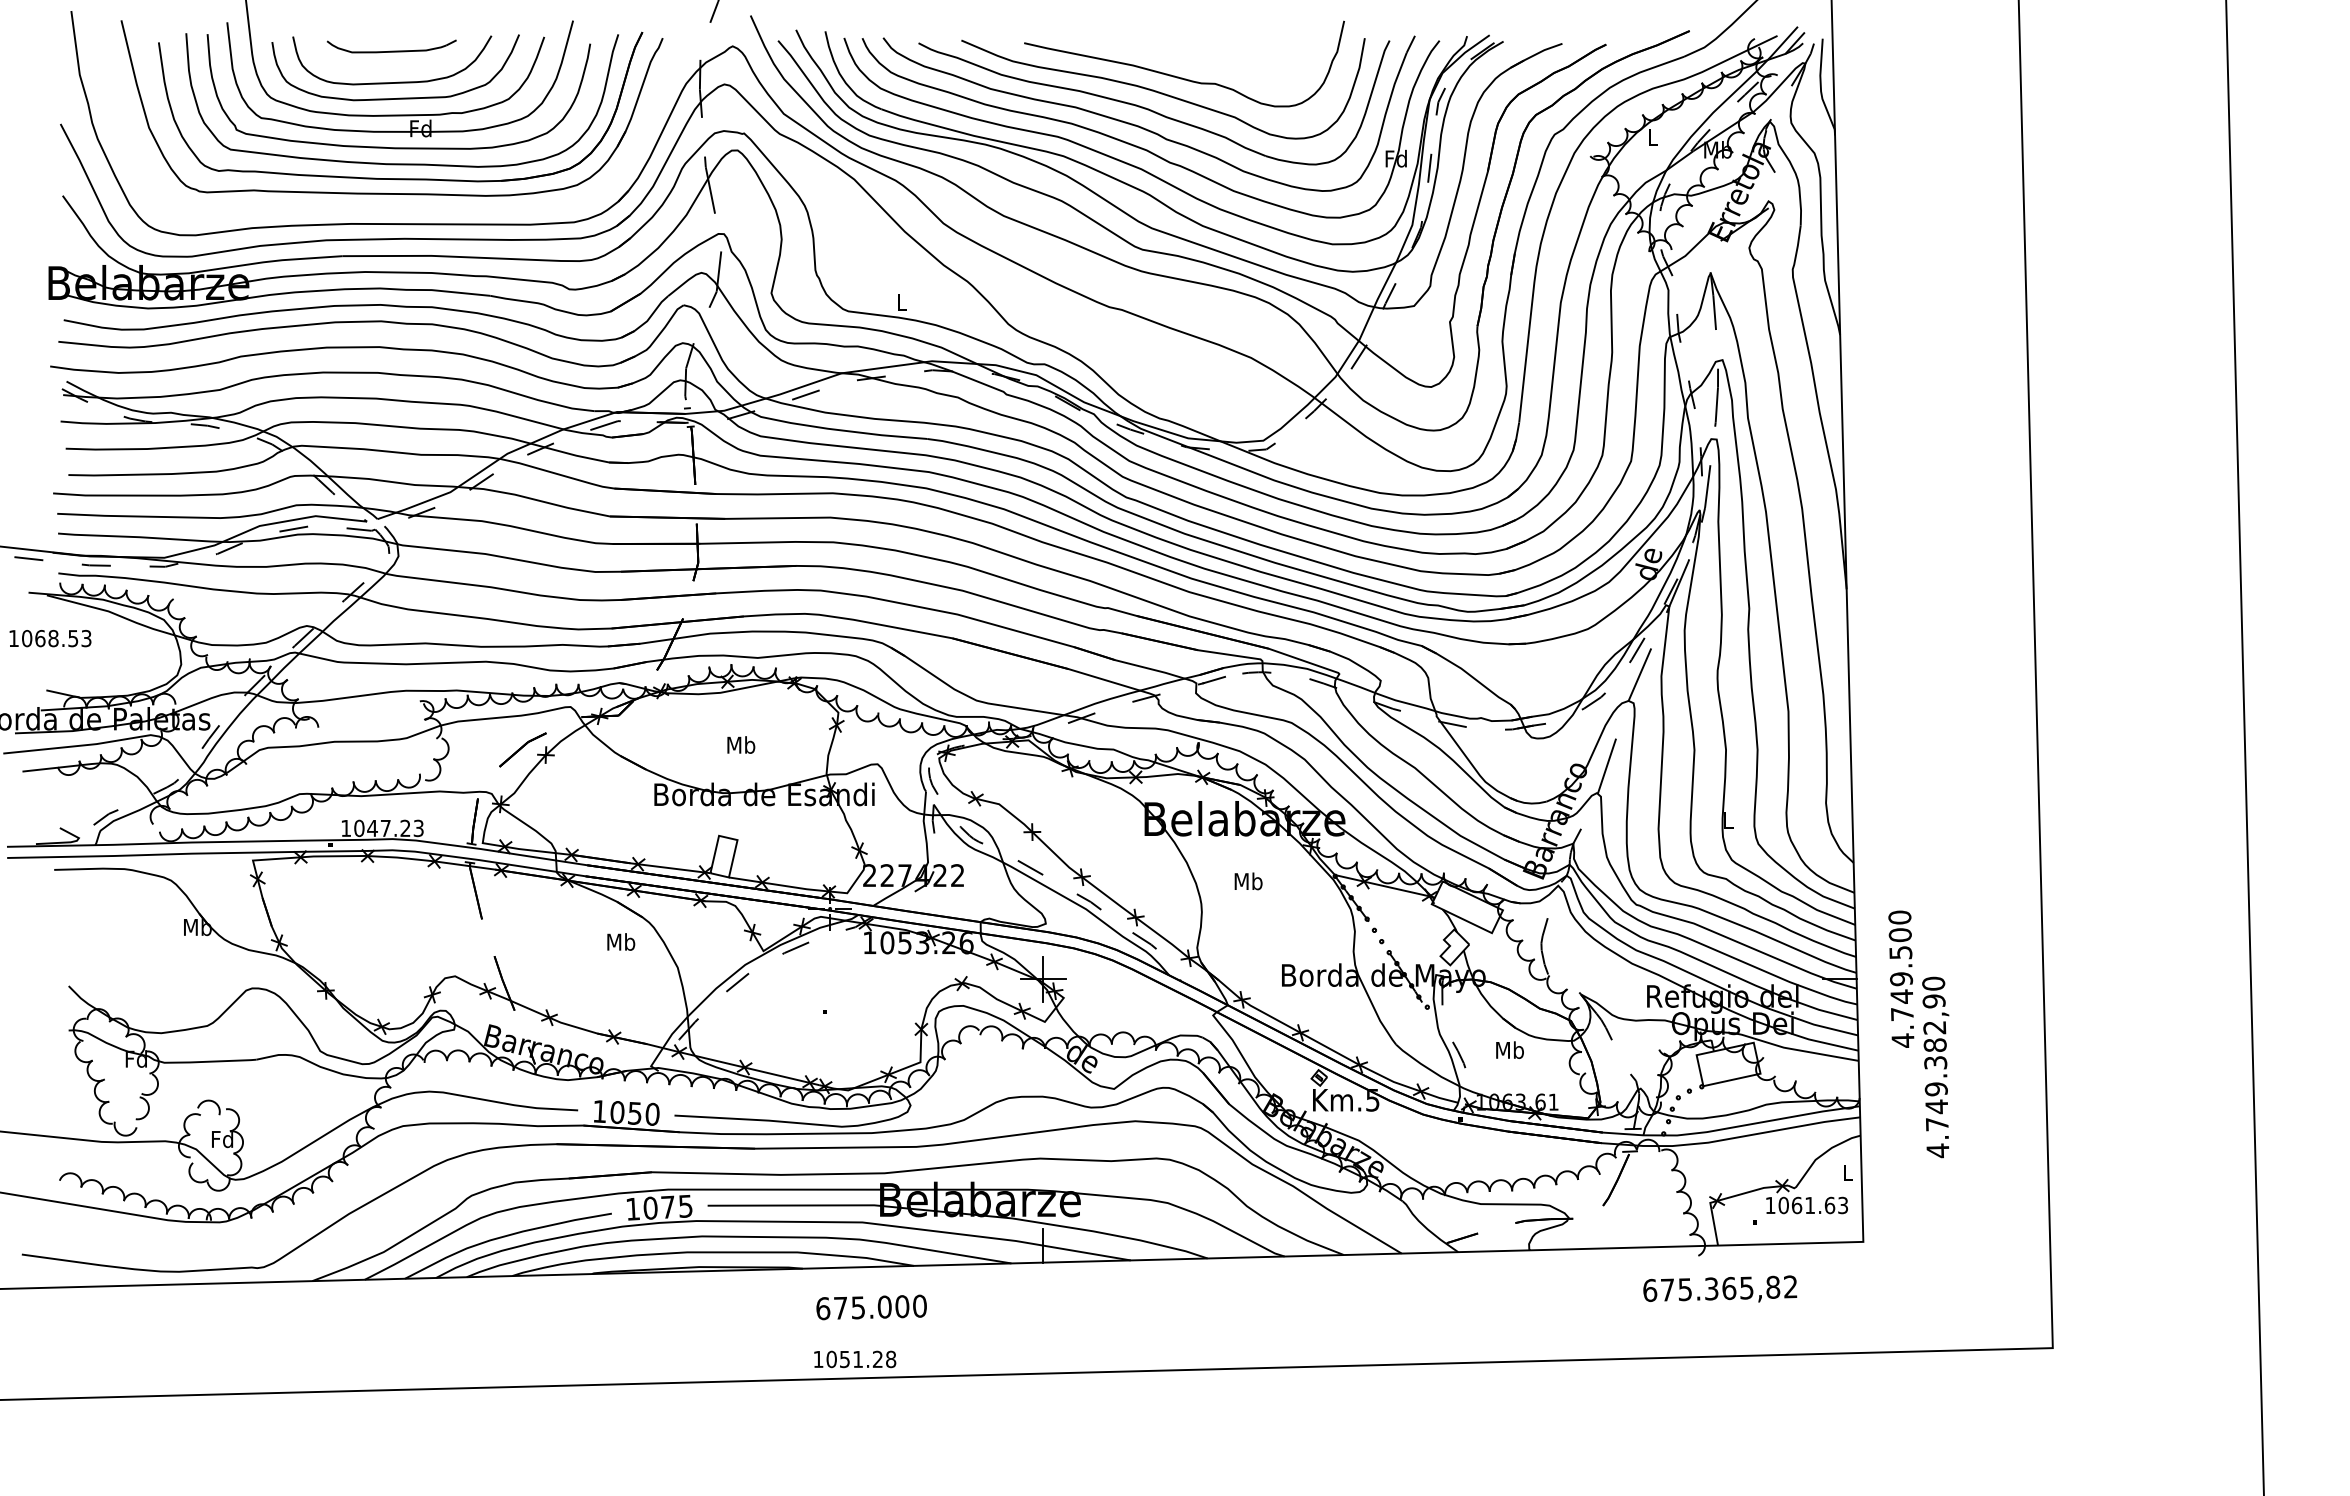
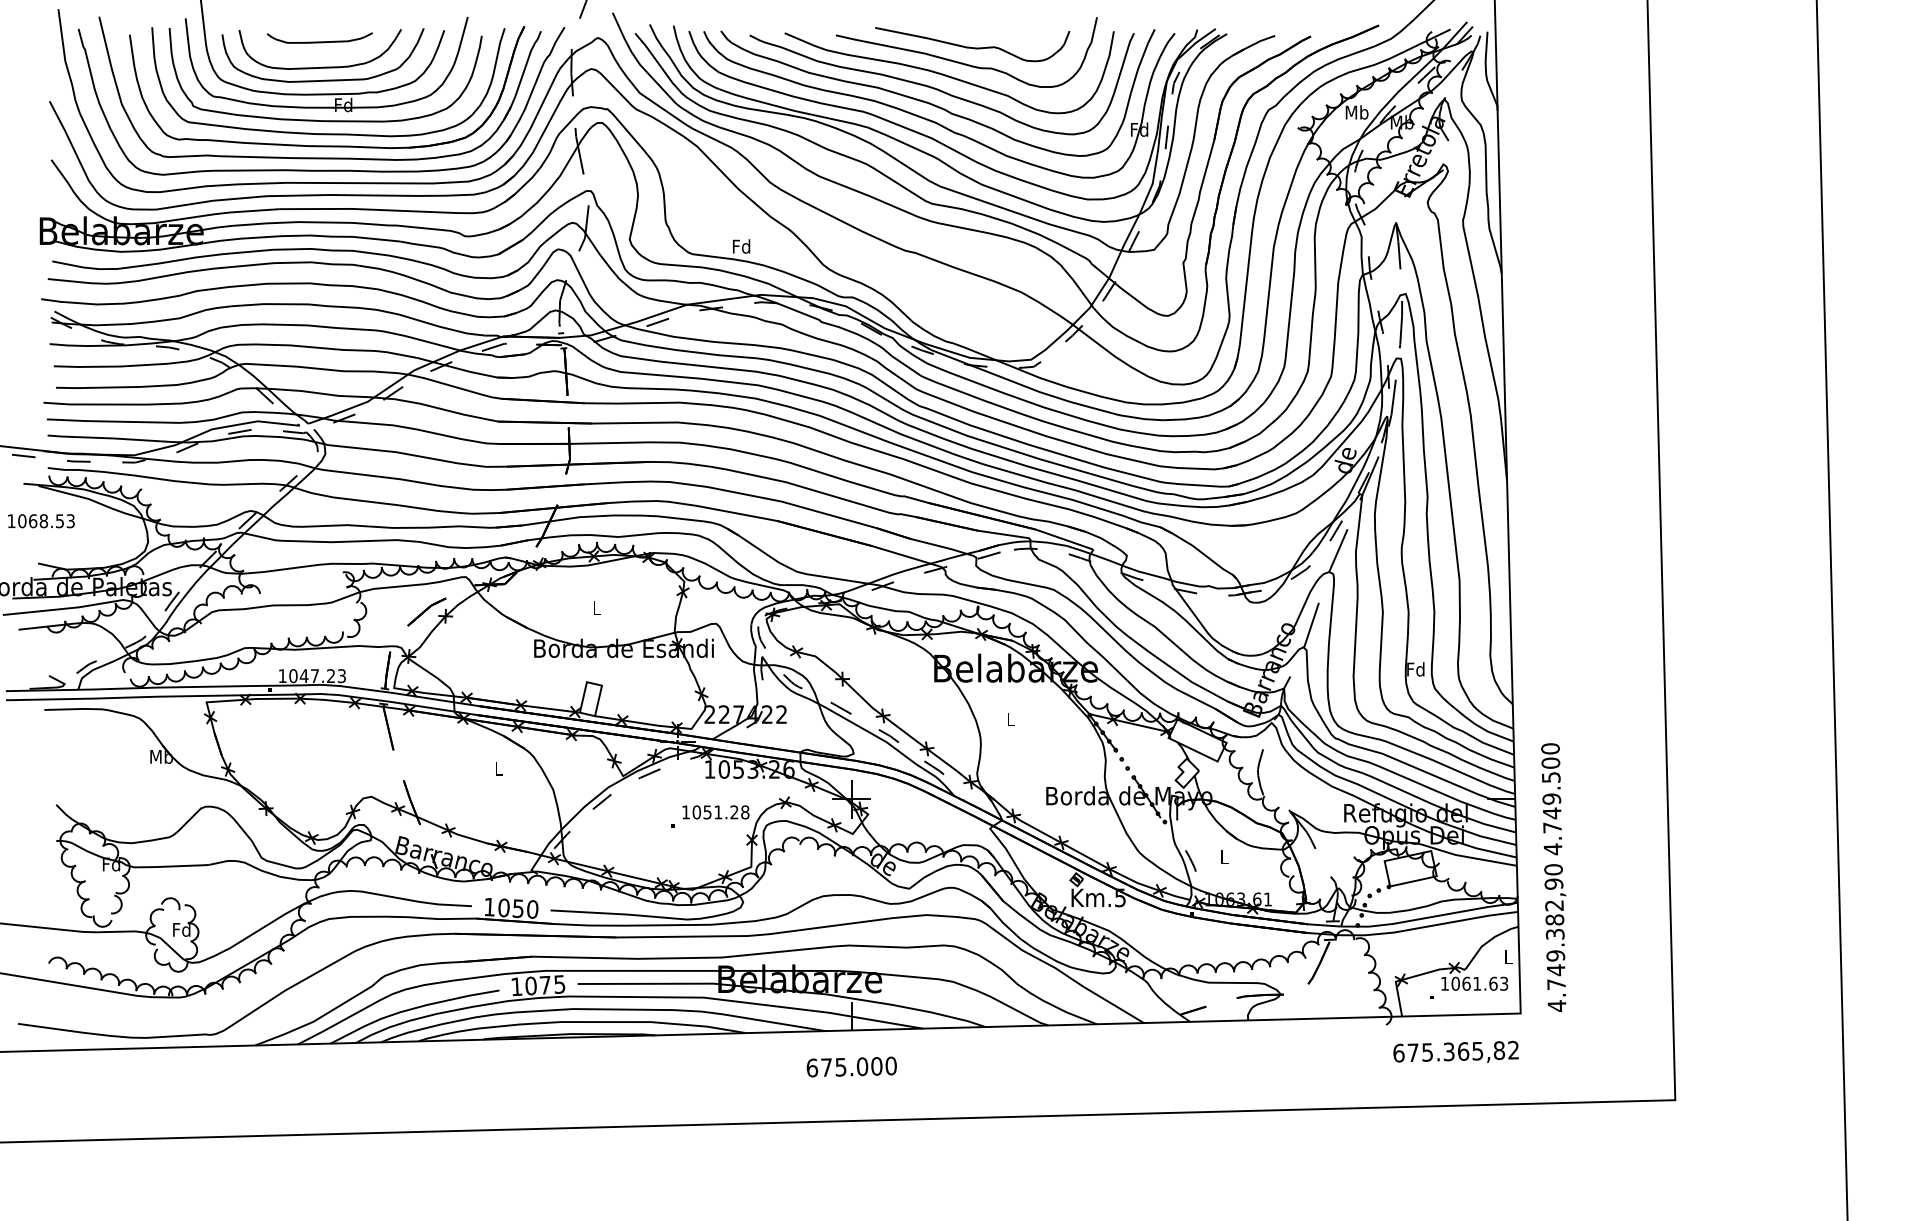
curve: (1191, 57) -> (972, 47), added
text: (1662, 137) -> (1356, 112), L -> Mb
part: (393, 208) -> (321, 170), added
text: (908, 301) -> (741, 246), L -> Fd
text: (741, 744) -> (605, 607), Mb -> L
text: (1734, 819) -> (1415, 668), L -> Fd
text: (1248, 881) -> (1018, 719), Mb -> L
text: (621, 941) -> (507, 768), Mb -> L
text: (1509, 1050) -> (1231, 857), Mb -> L
text: (1935, 1067) -> (1555, 938), moved
text: (1720, 1288) -> (1456, 1051), moved
text: (871, 1307) -> (851, 1067), moved
text: (855, 1359) -> (716, 812), moved

